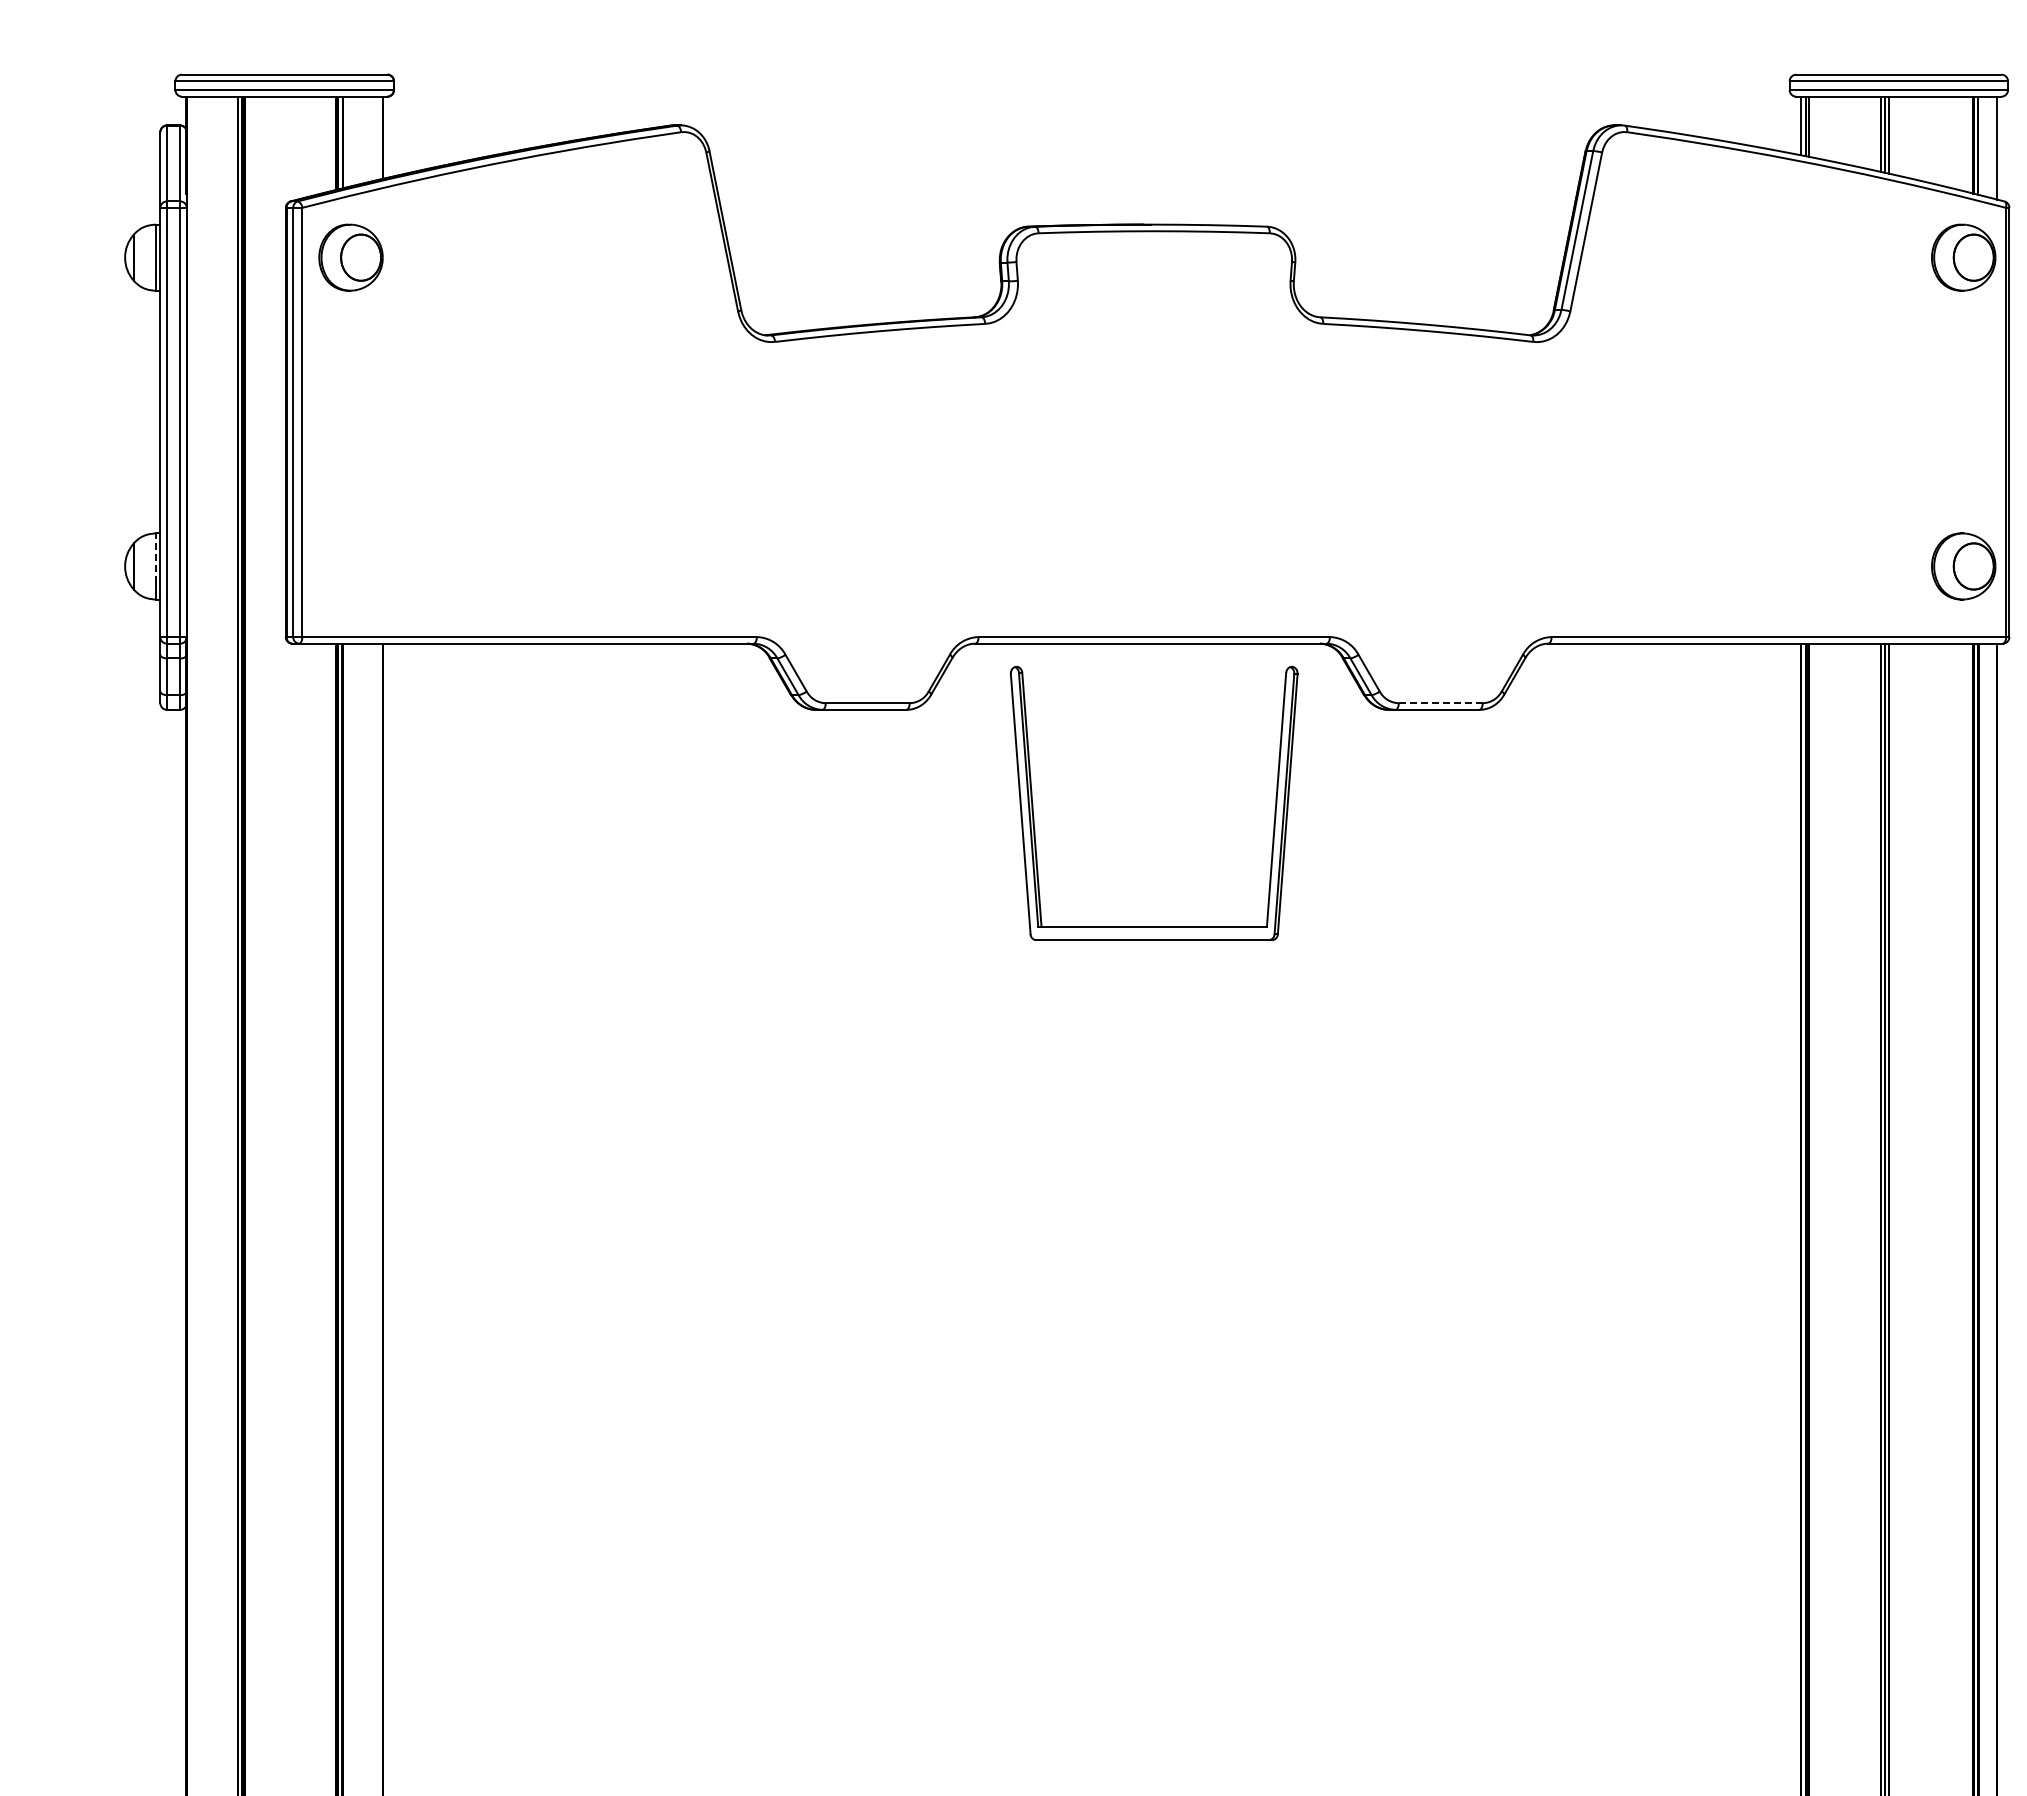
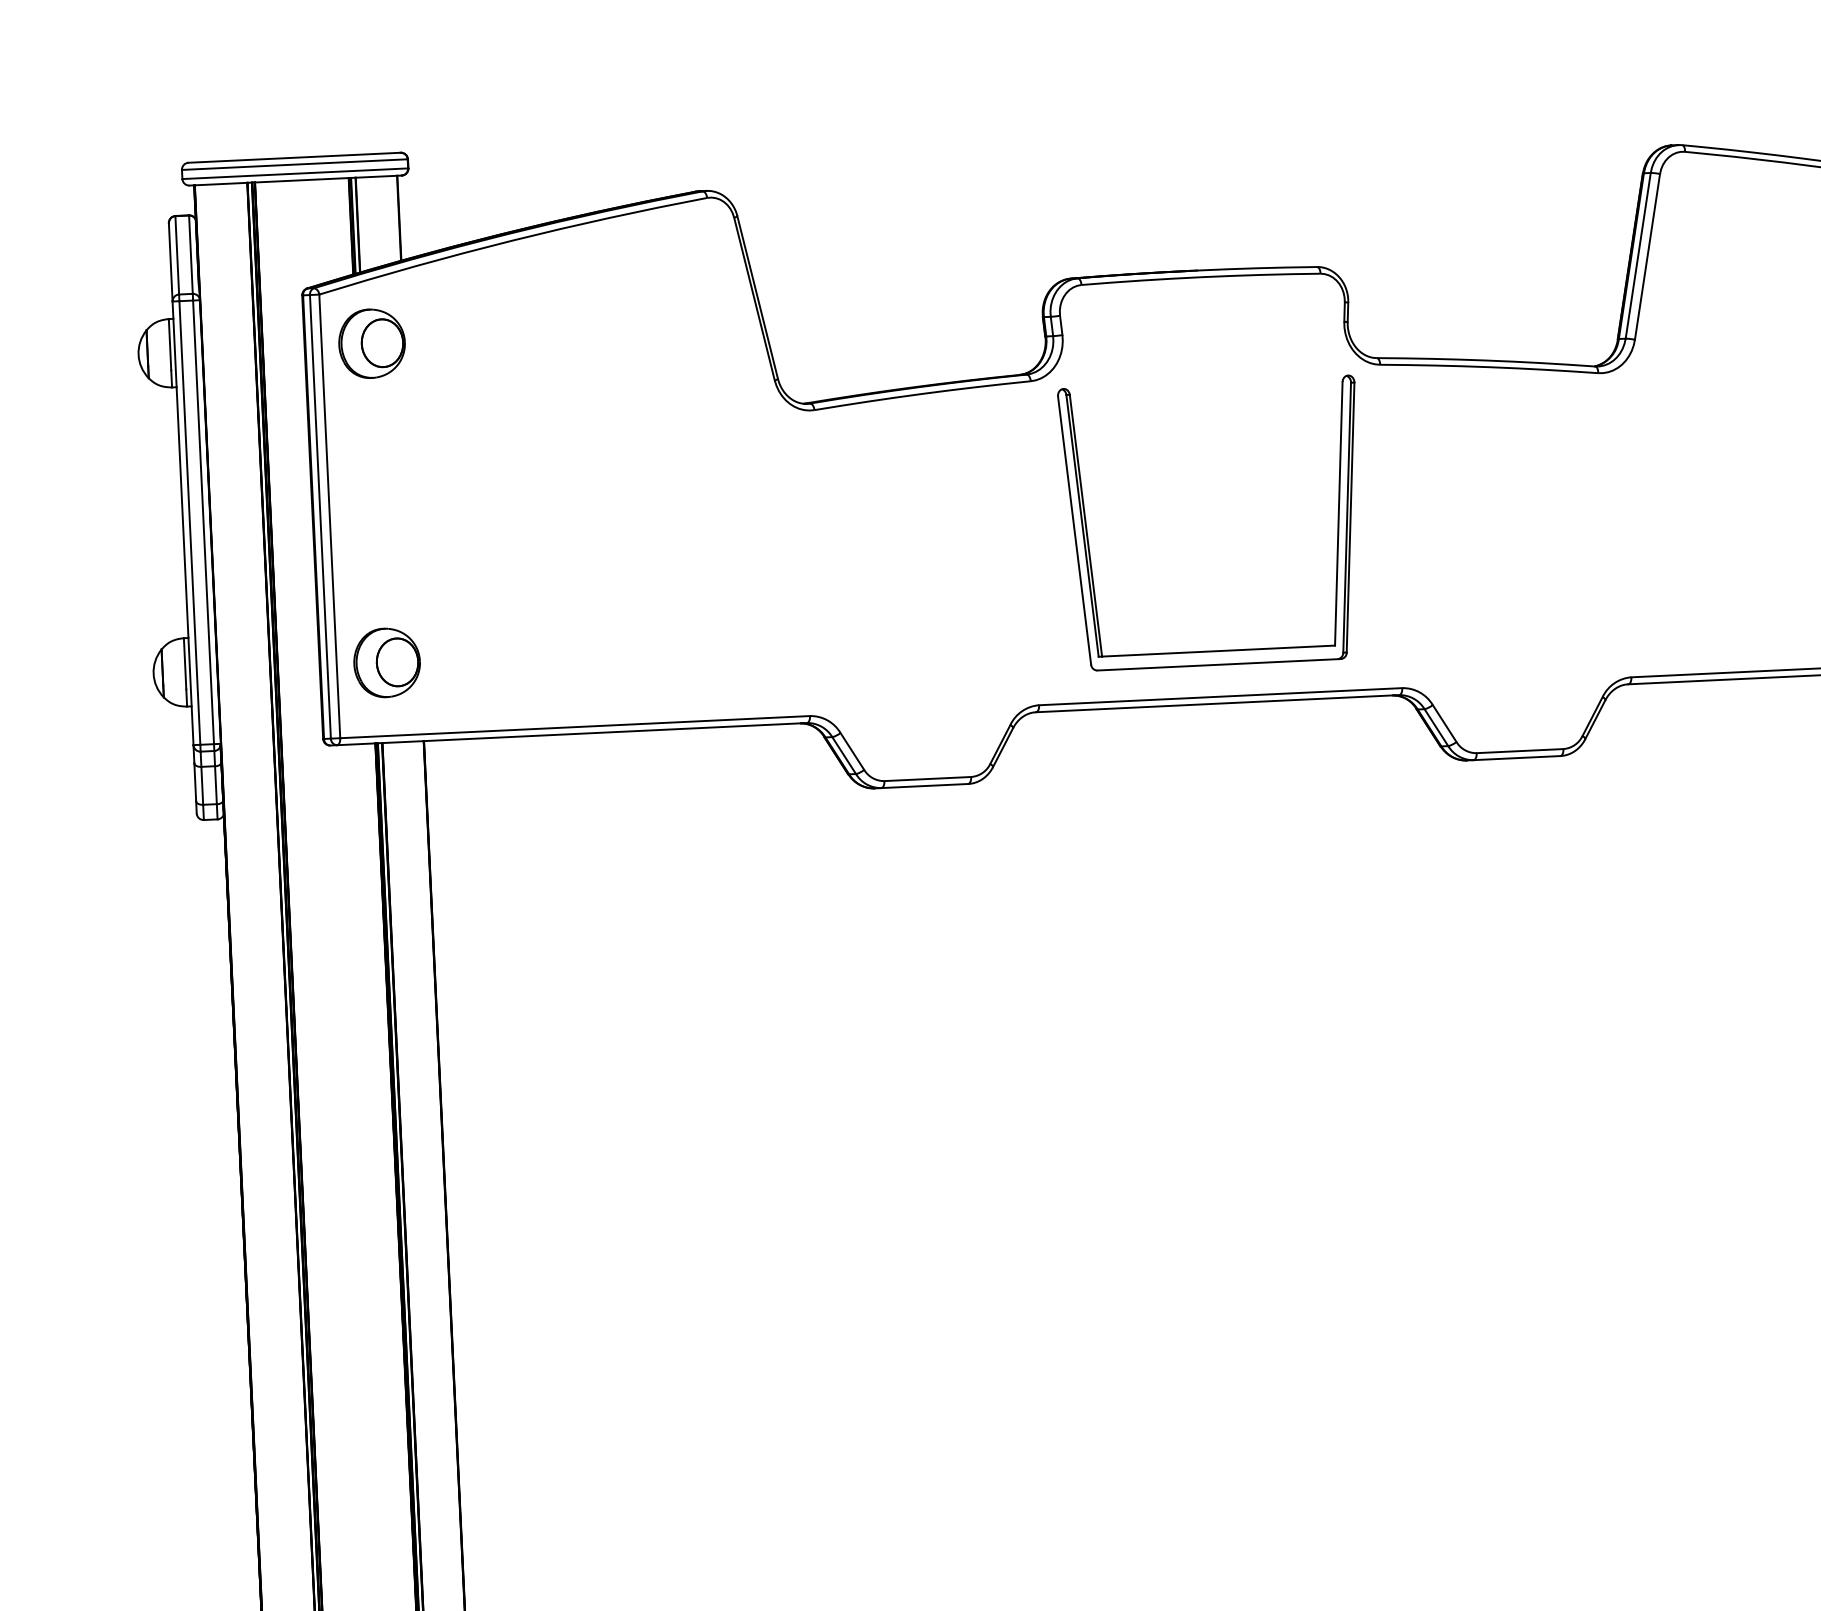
line: (155, 558) -> (184, 664), dashed -> solid
part: (350, 566) -> (386, 662), added
line: (1440, 703) -> (1519, 751), dashed -> solid
part: (1034, 816) -> (1089, 542), moved

